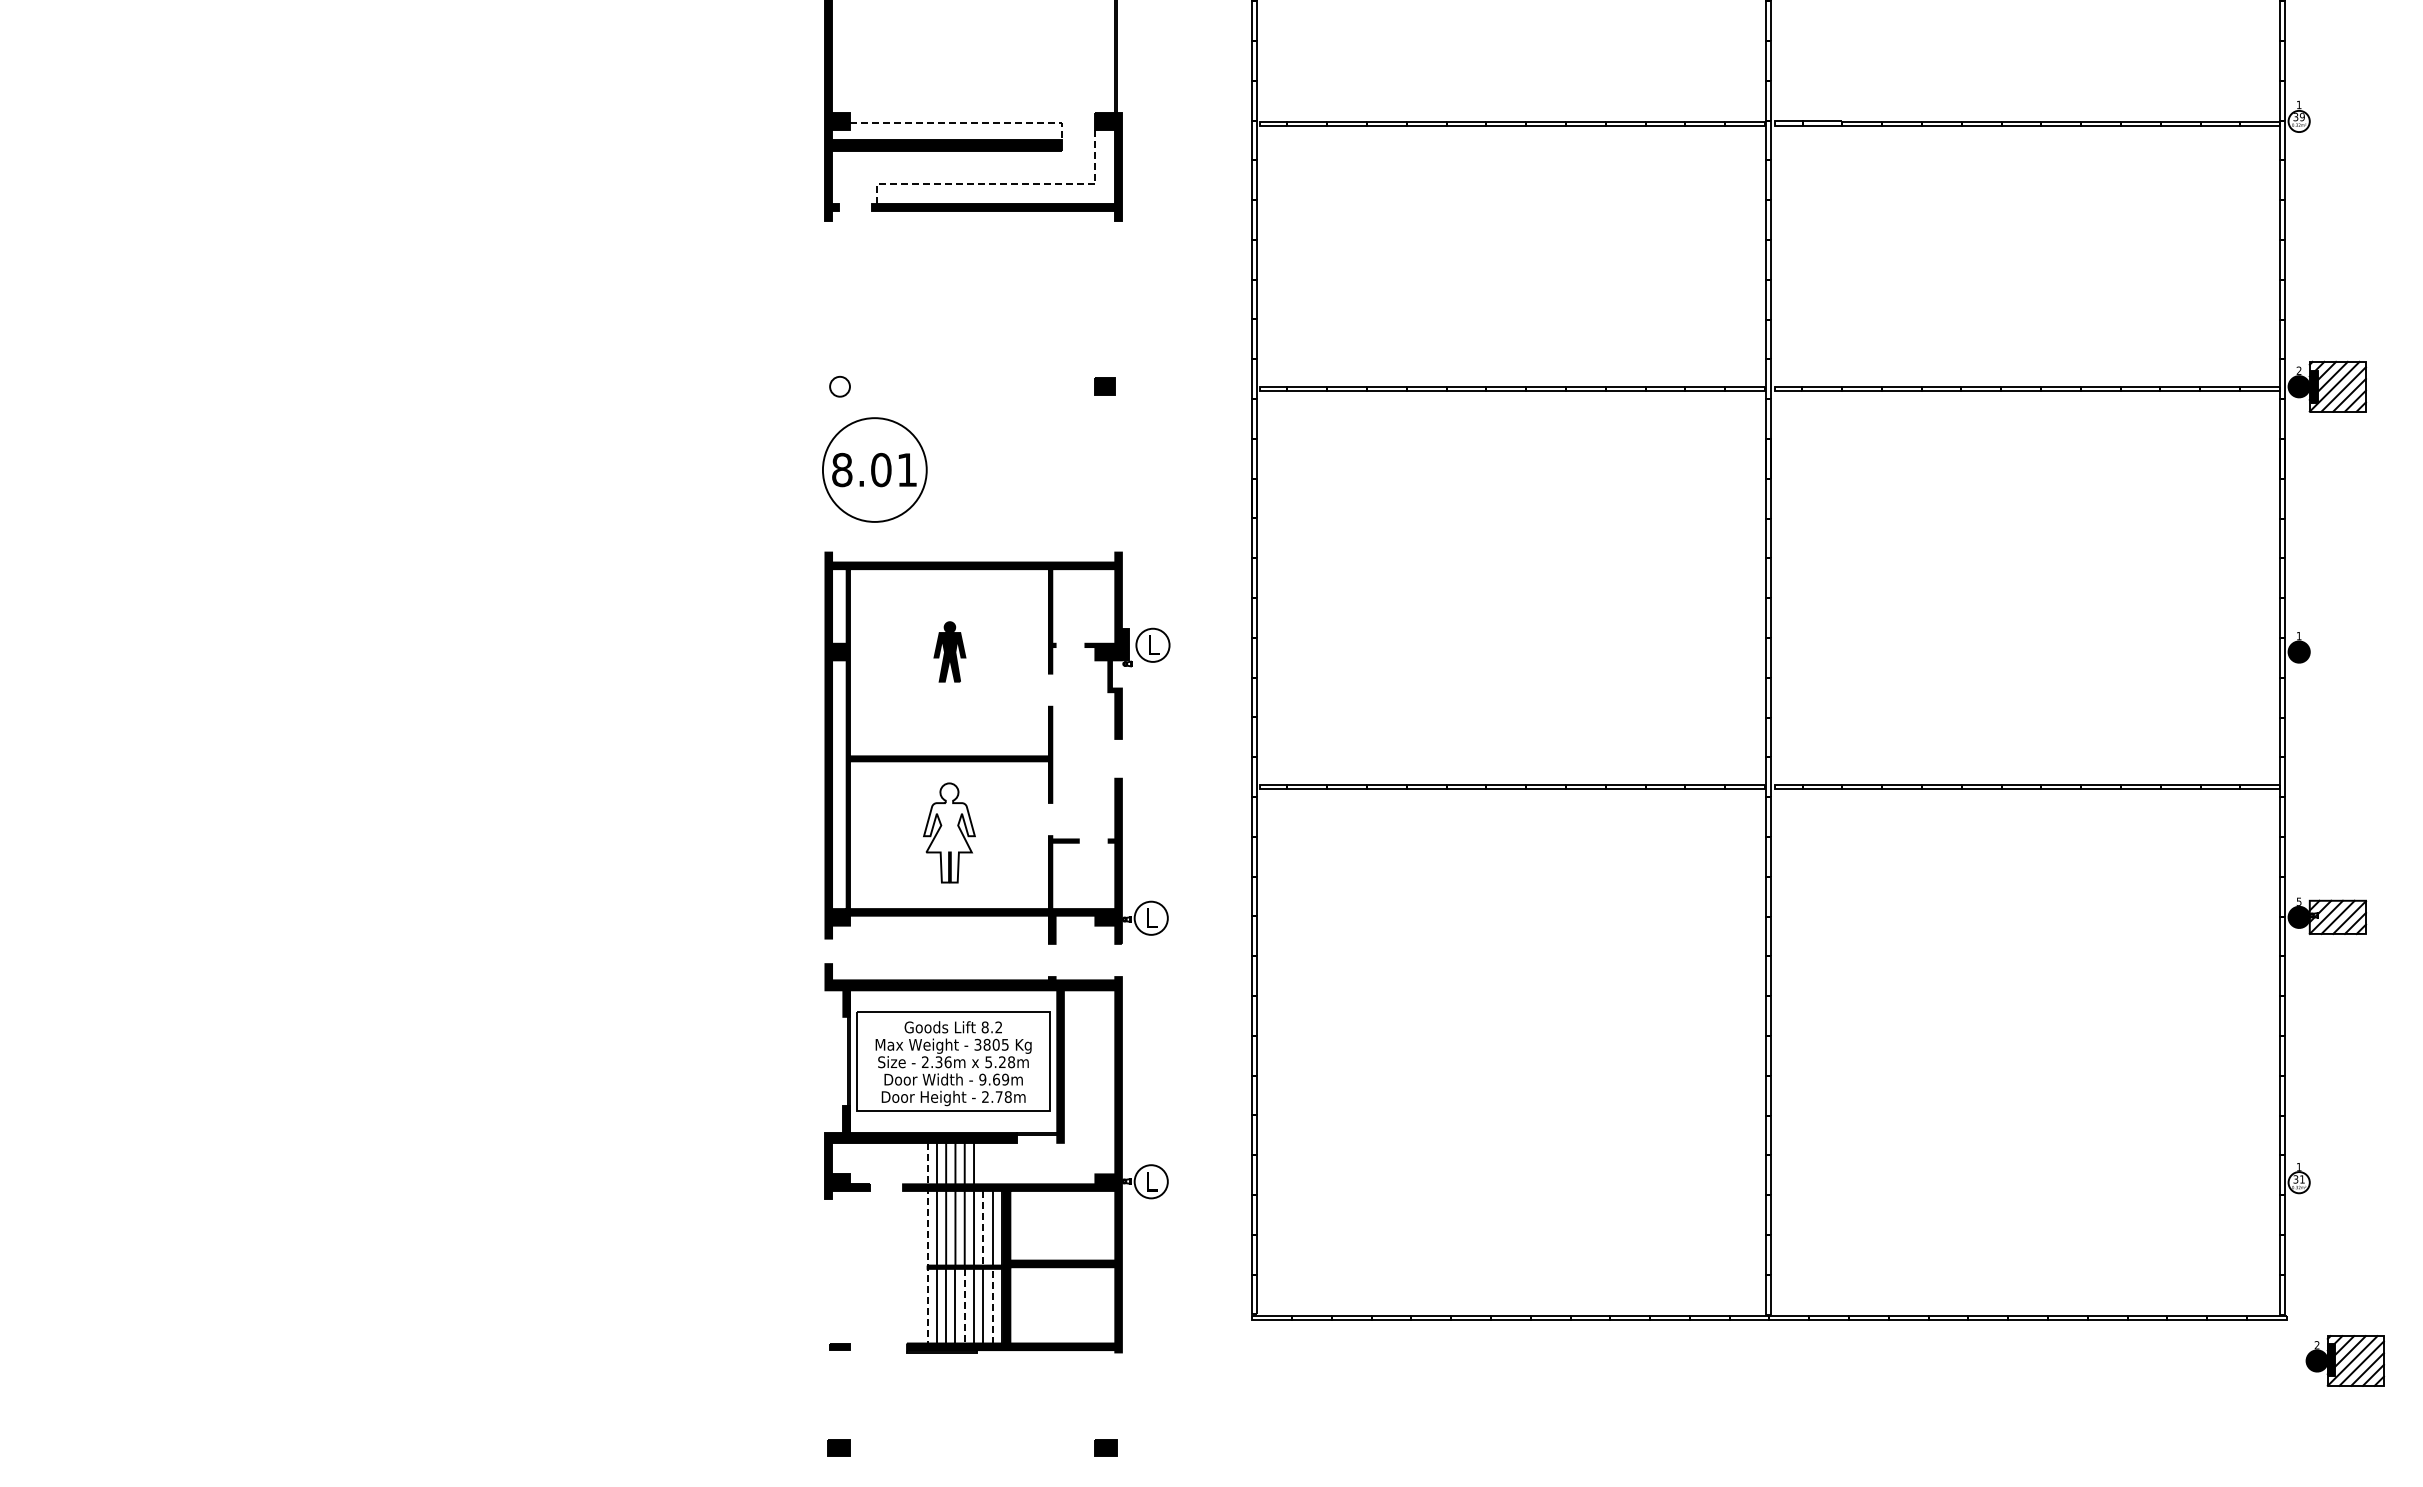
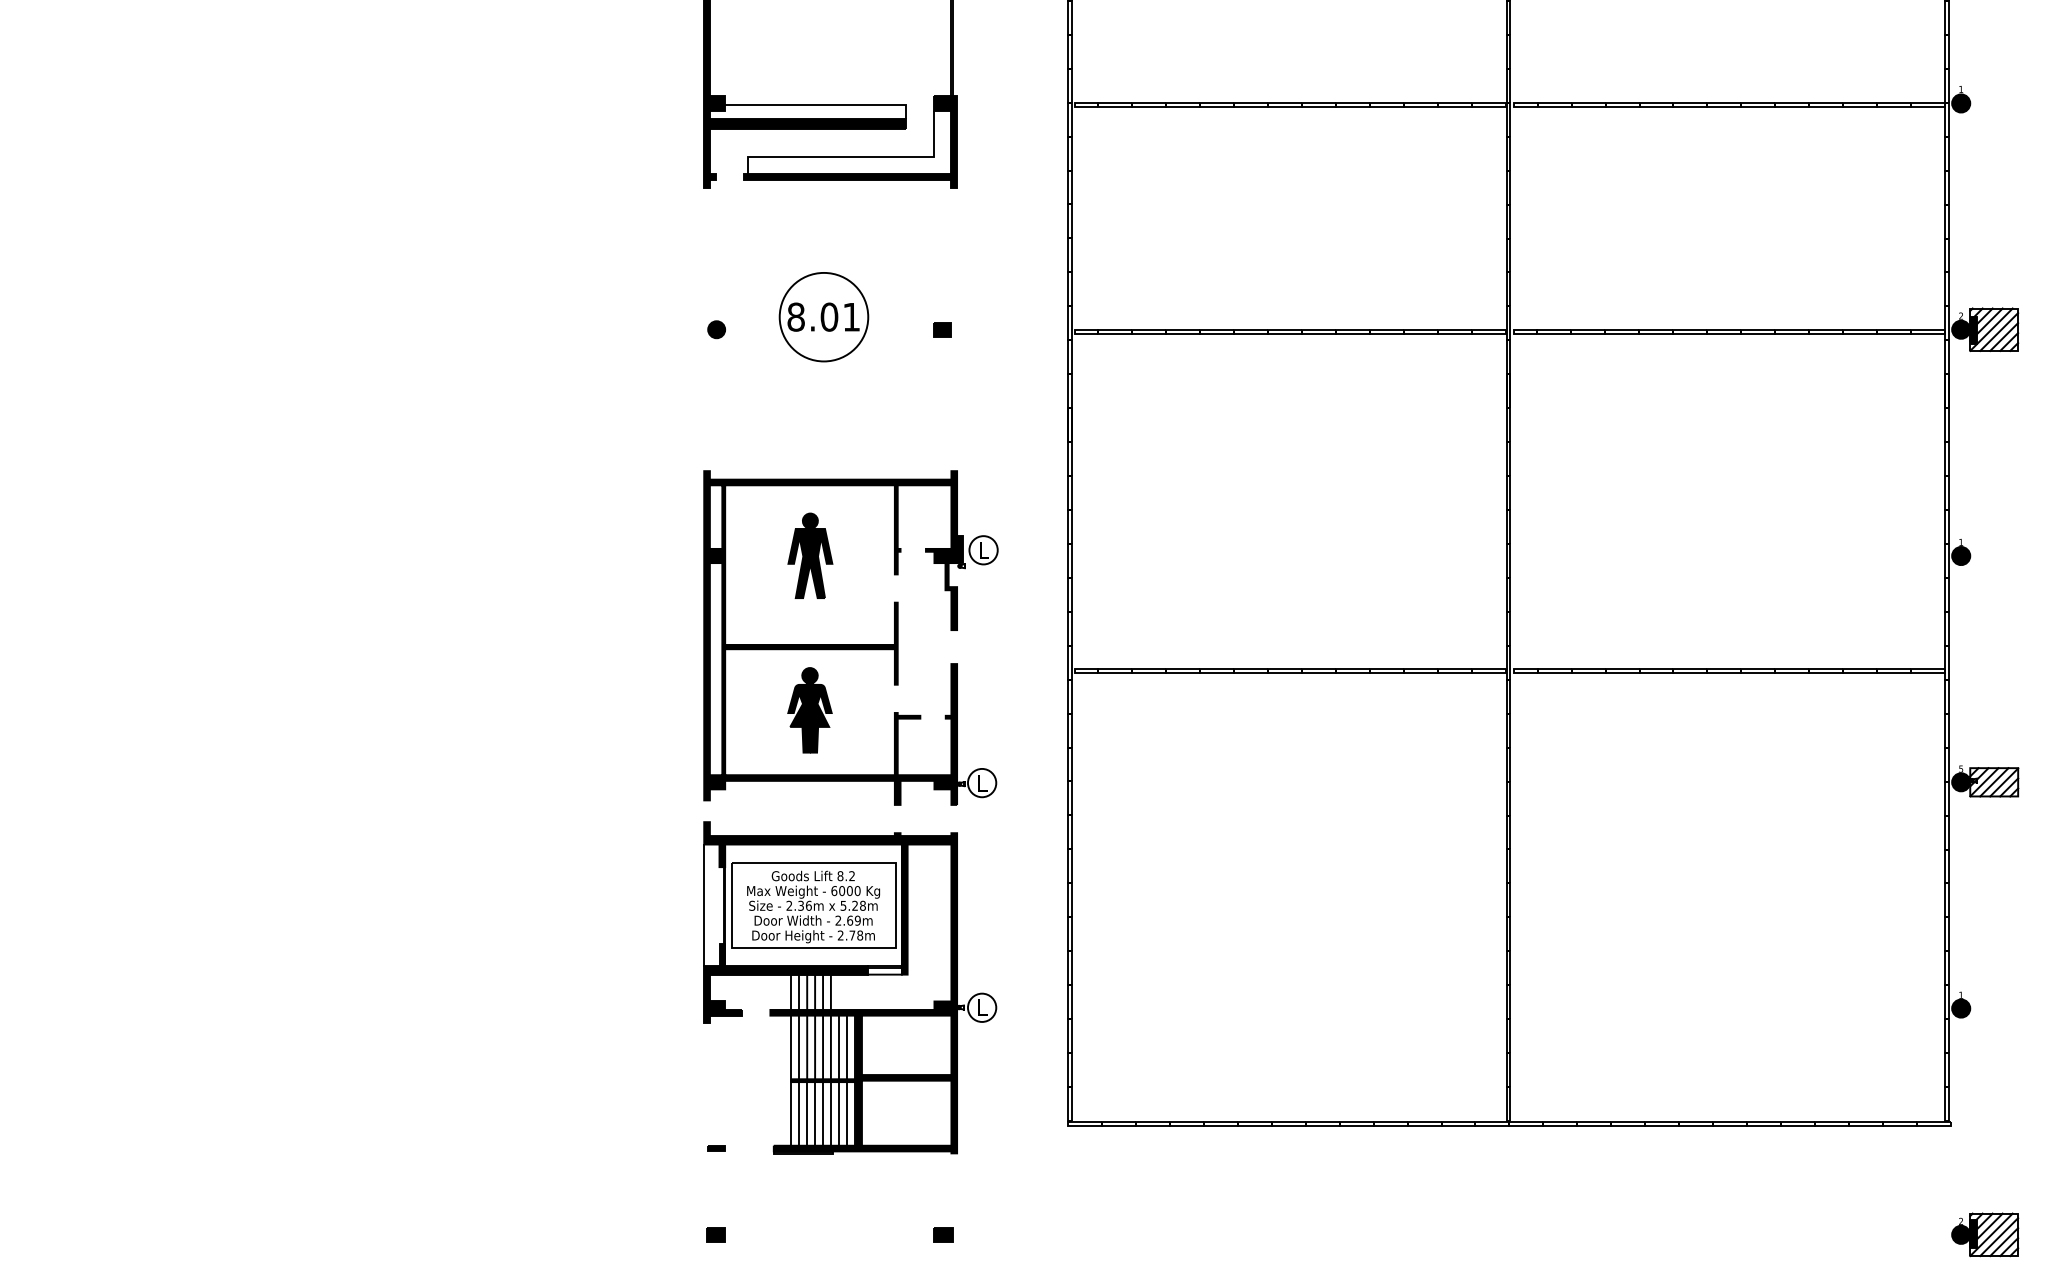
fill: (2298, 121) -> (1960, 103), added
line: (965, 123) -> (823, 105), dashed -> solid
line: (1003, 184) -> (856, 157), dashed -> solid
fill: (839, 386) -> (716, 329), added
part: (874, 469) -> (823, 316), moved
part: (949, 651) -> (810, 555), size x1.67
fill: (949, 832) -> (810, 709), added
text: (991, 1044) -> (845, 890), 3805 -> 6000
line: (825, 1061) -> (704, 905), added
text: (982, 1079) -> (838, 920), 9.69m -> 2.69m
line: (1037, 1142) -> (885, 974), added
fill: (2298, 1182) -> (1960, 1008), added
line: (983, 1228) -> (839, 1047), dashed -> solid
line: (927, 1243) -> (791, 1060), dashed -> solid
line: (992, 1305) -> (846, 1113), dashed -> solid
line: (964, 1306) -> (822, 1114), dashed -> solid
part: (2344, 1360) -> (1984, 1234), moved

